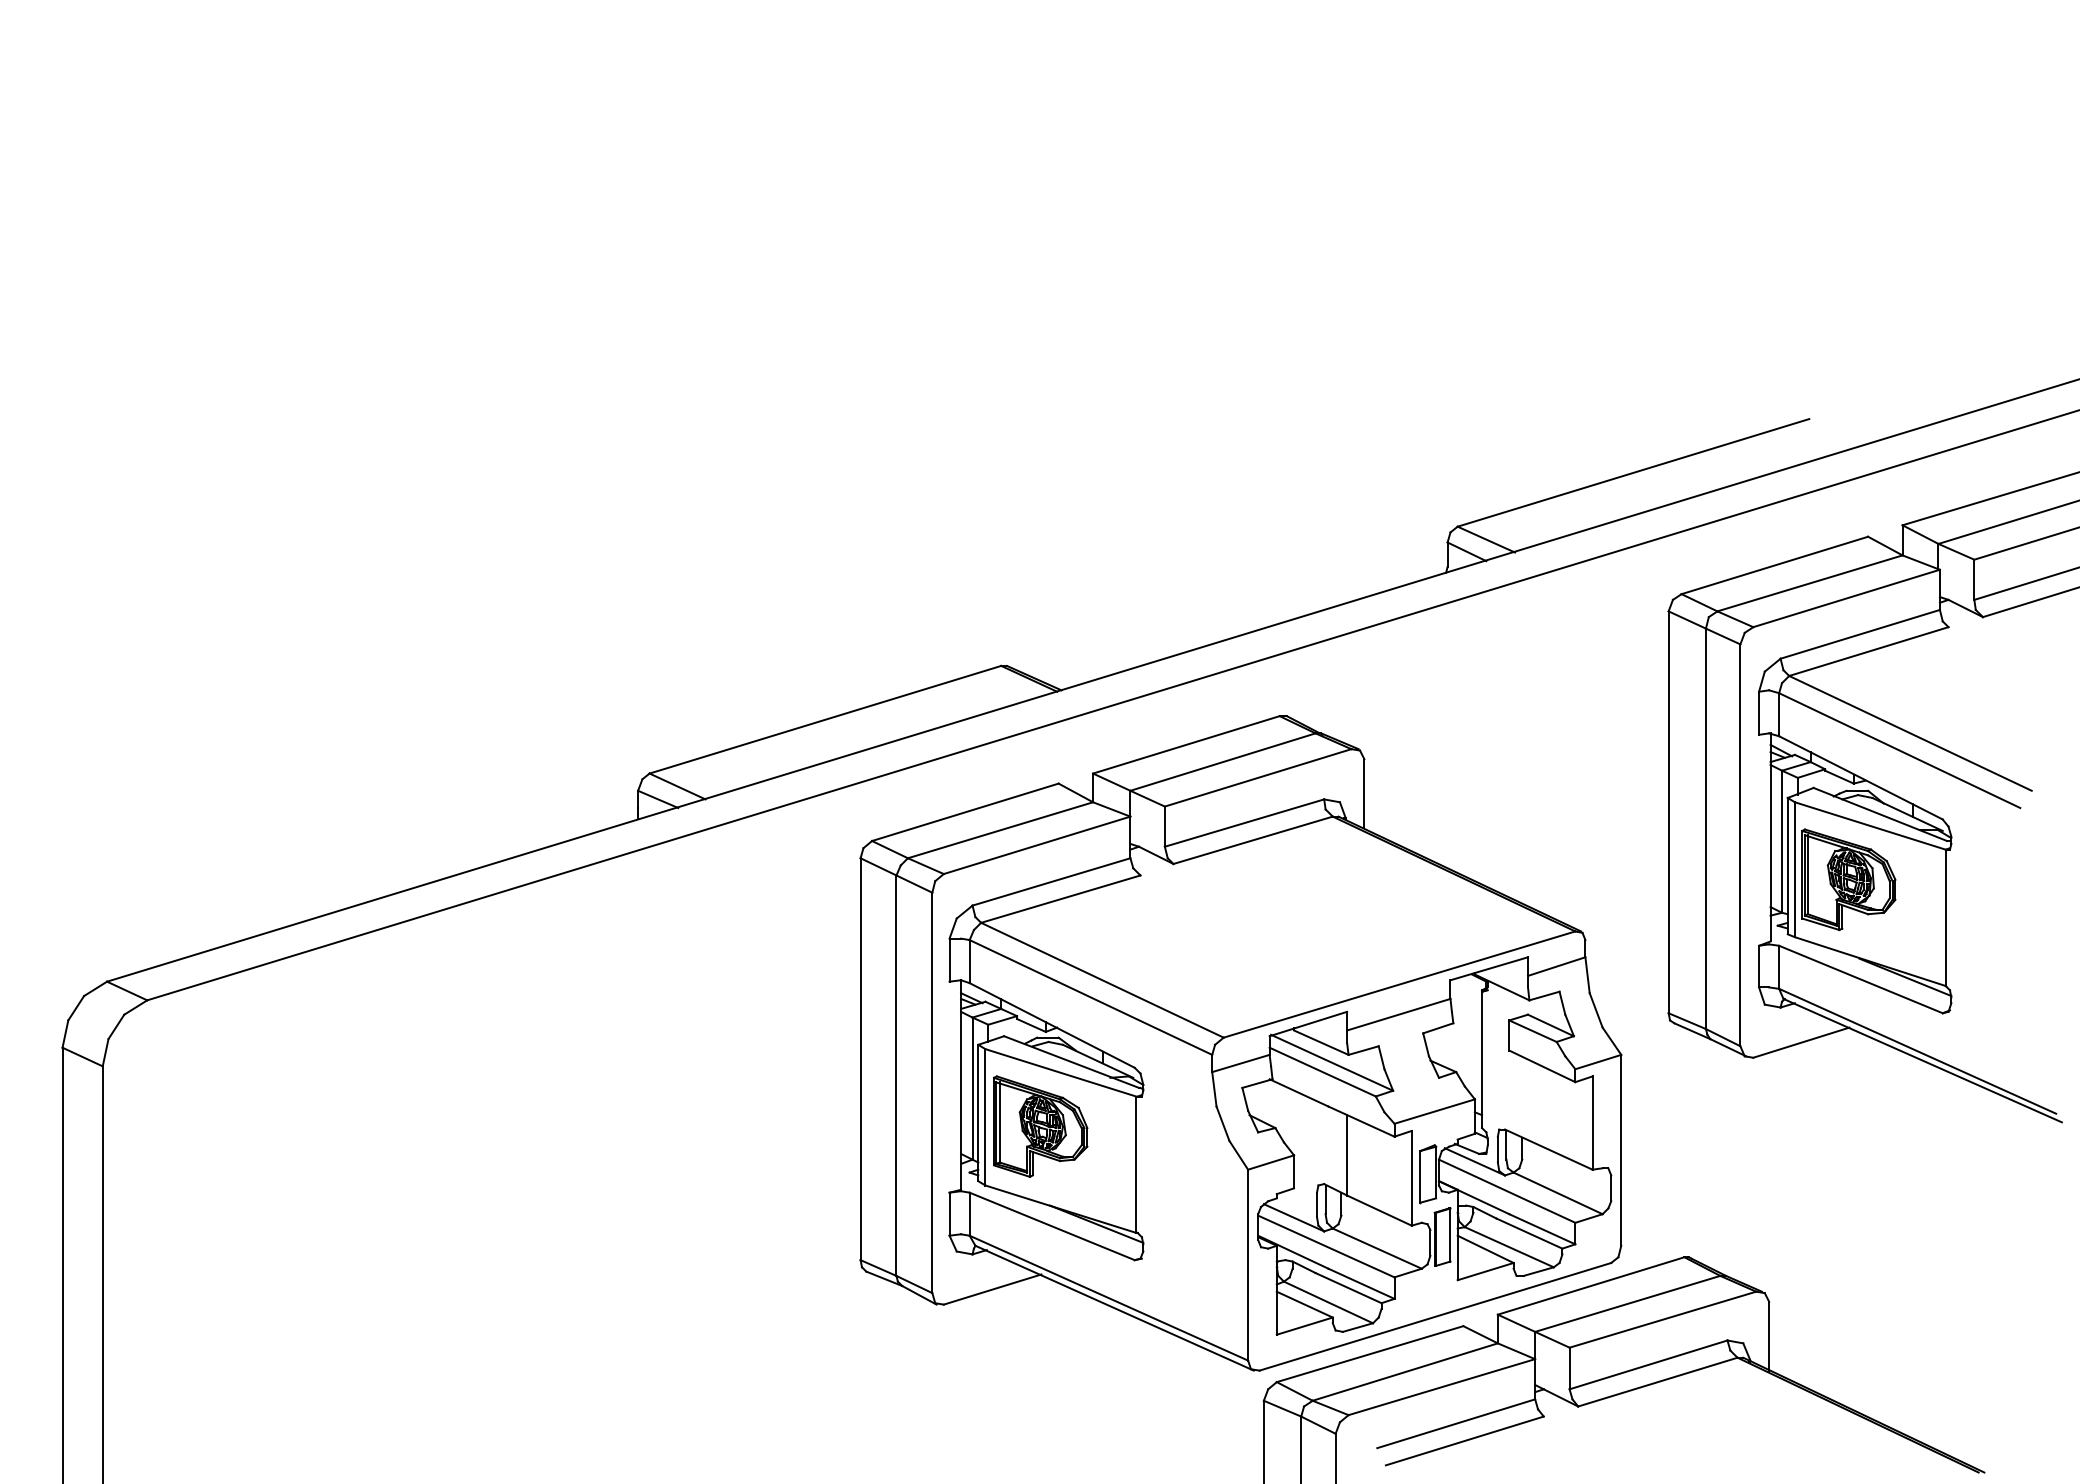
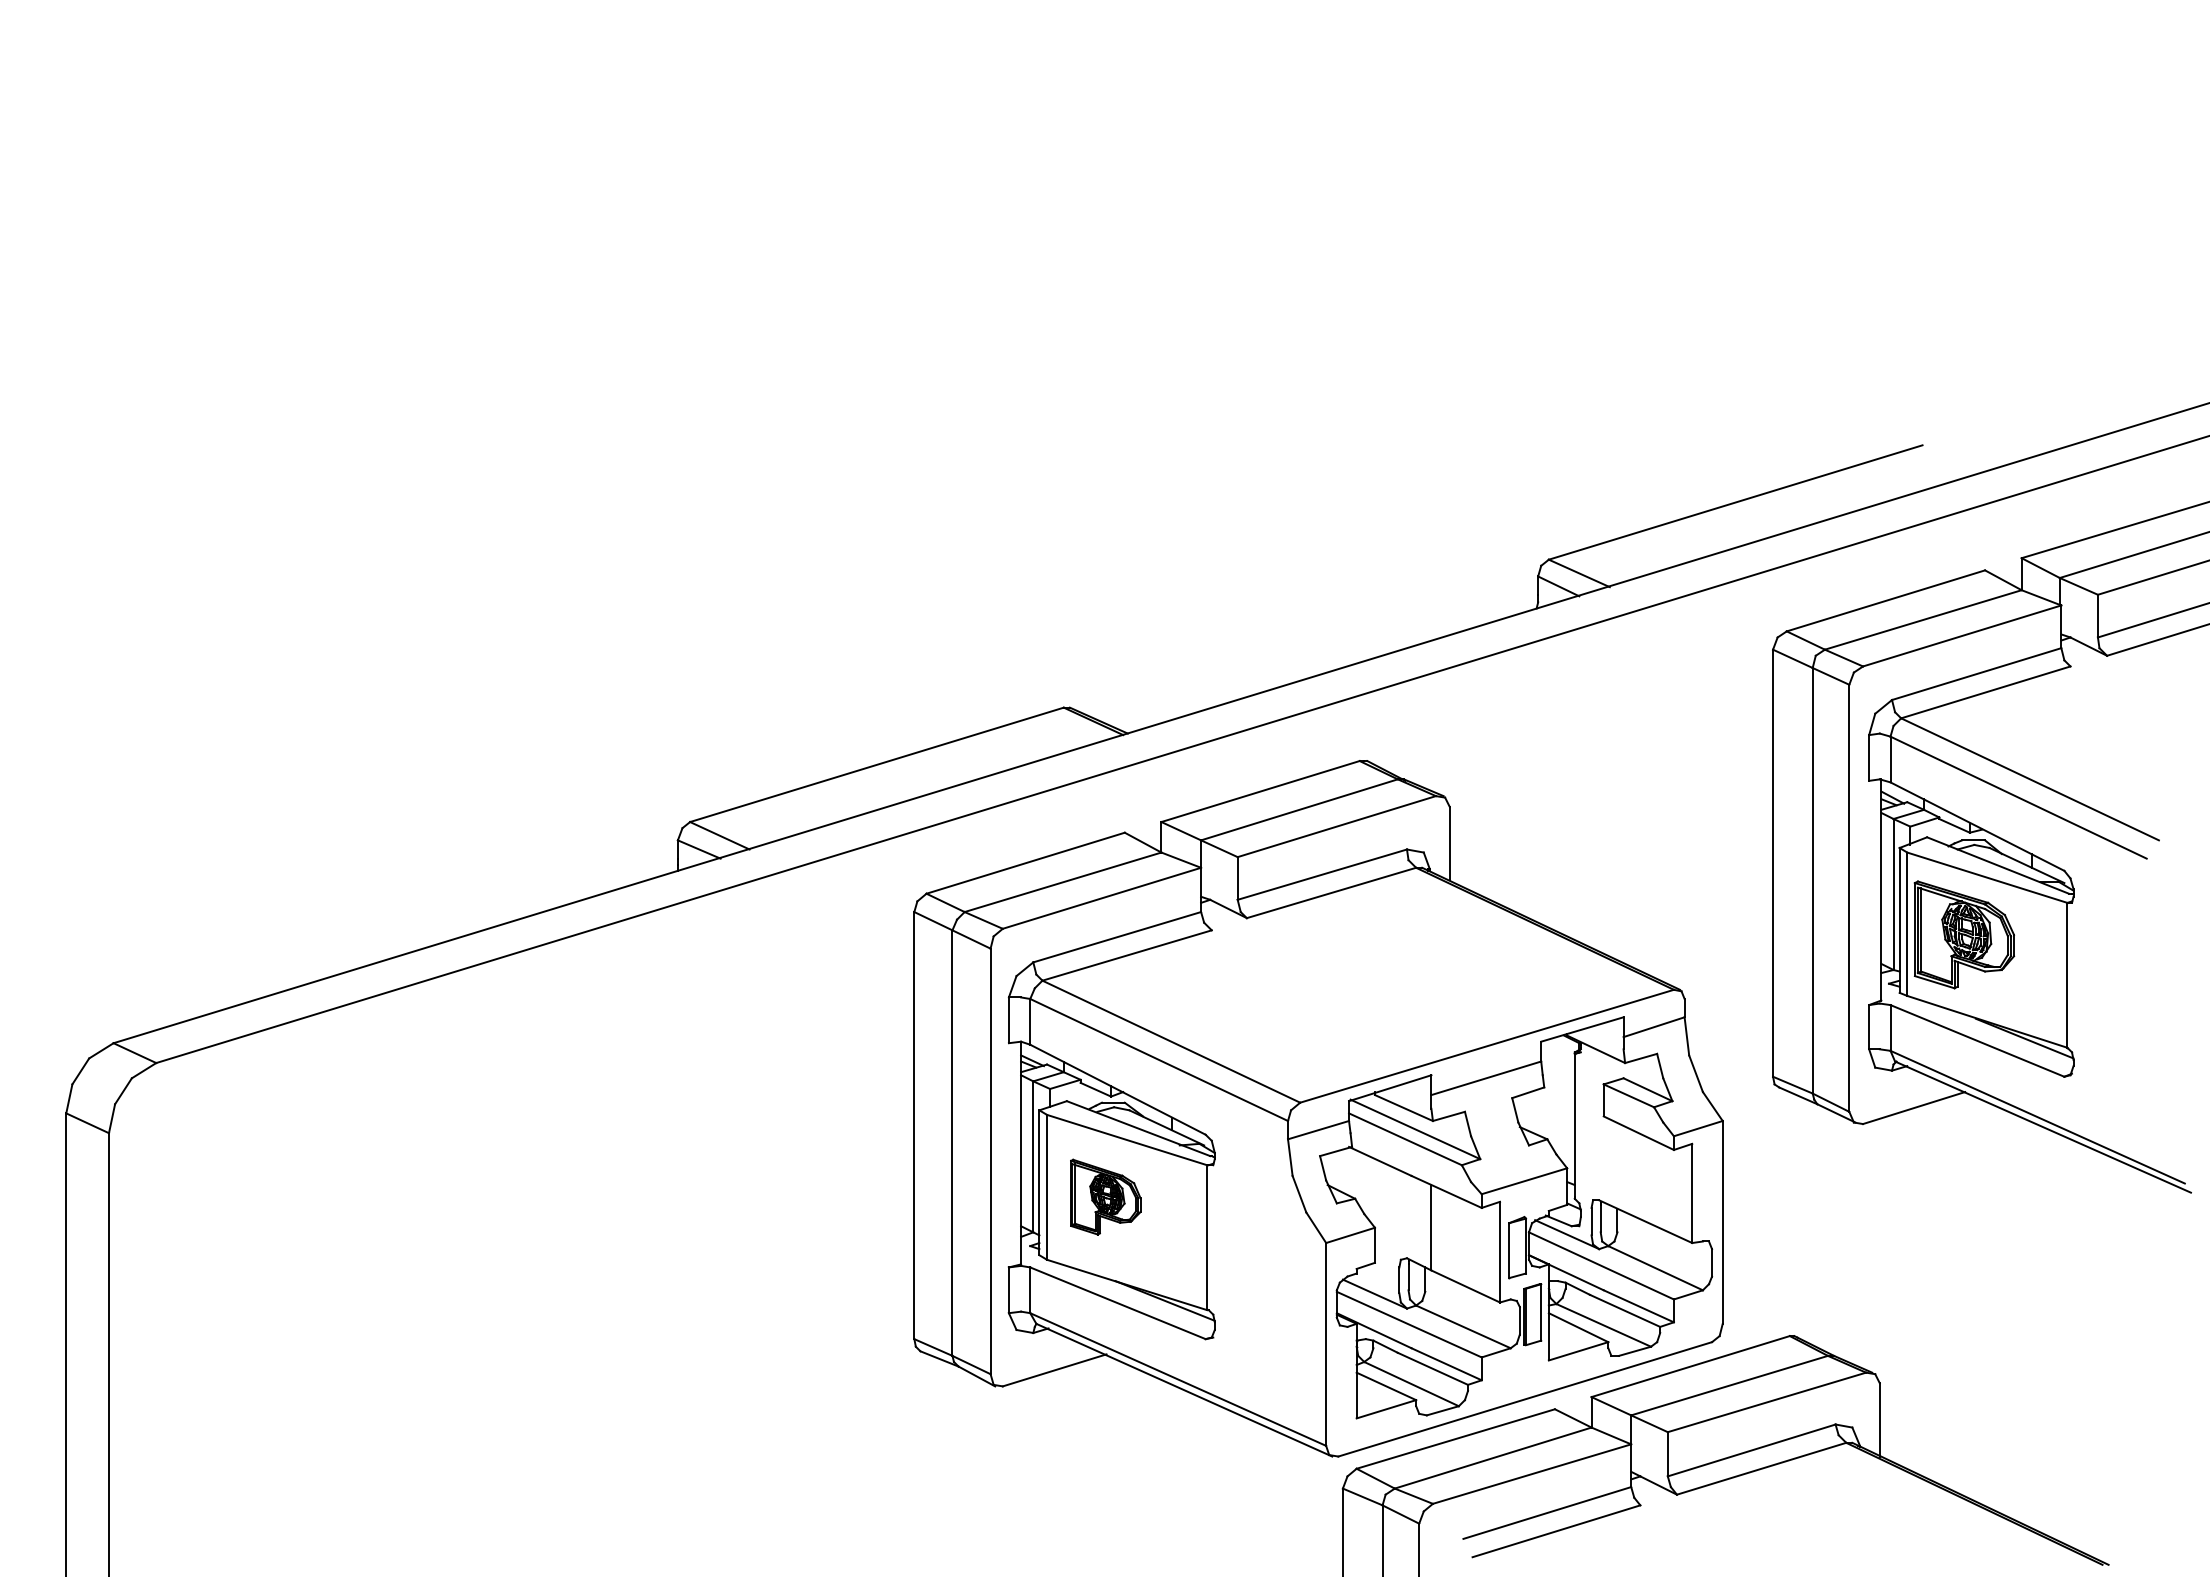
part: (1040, 1125) -> (1105, 1196), size x0.7

